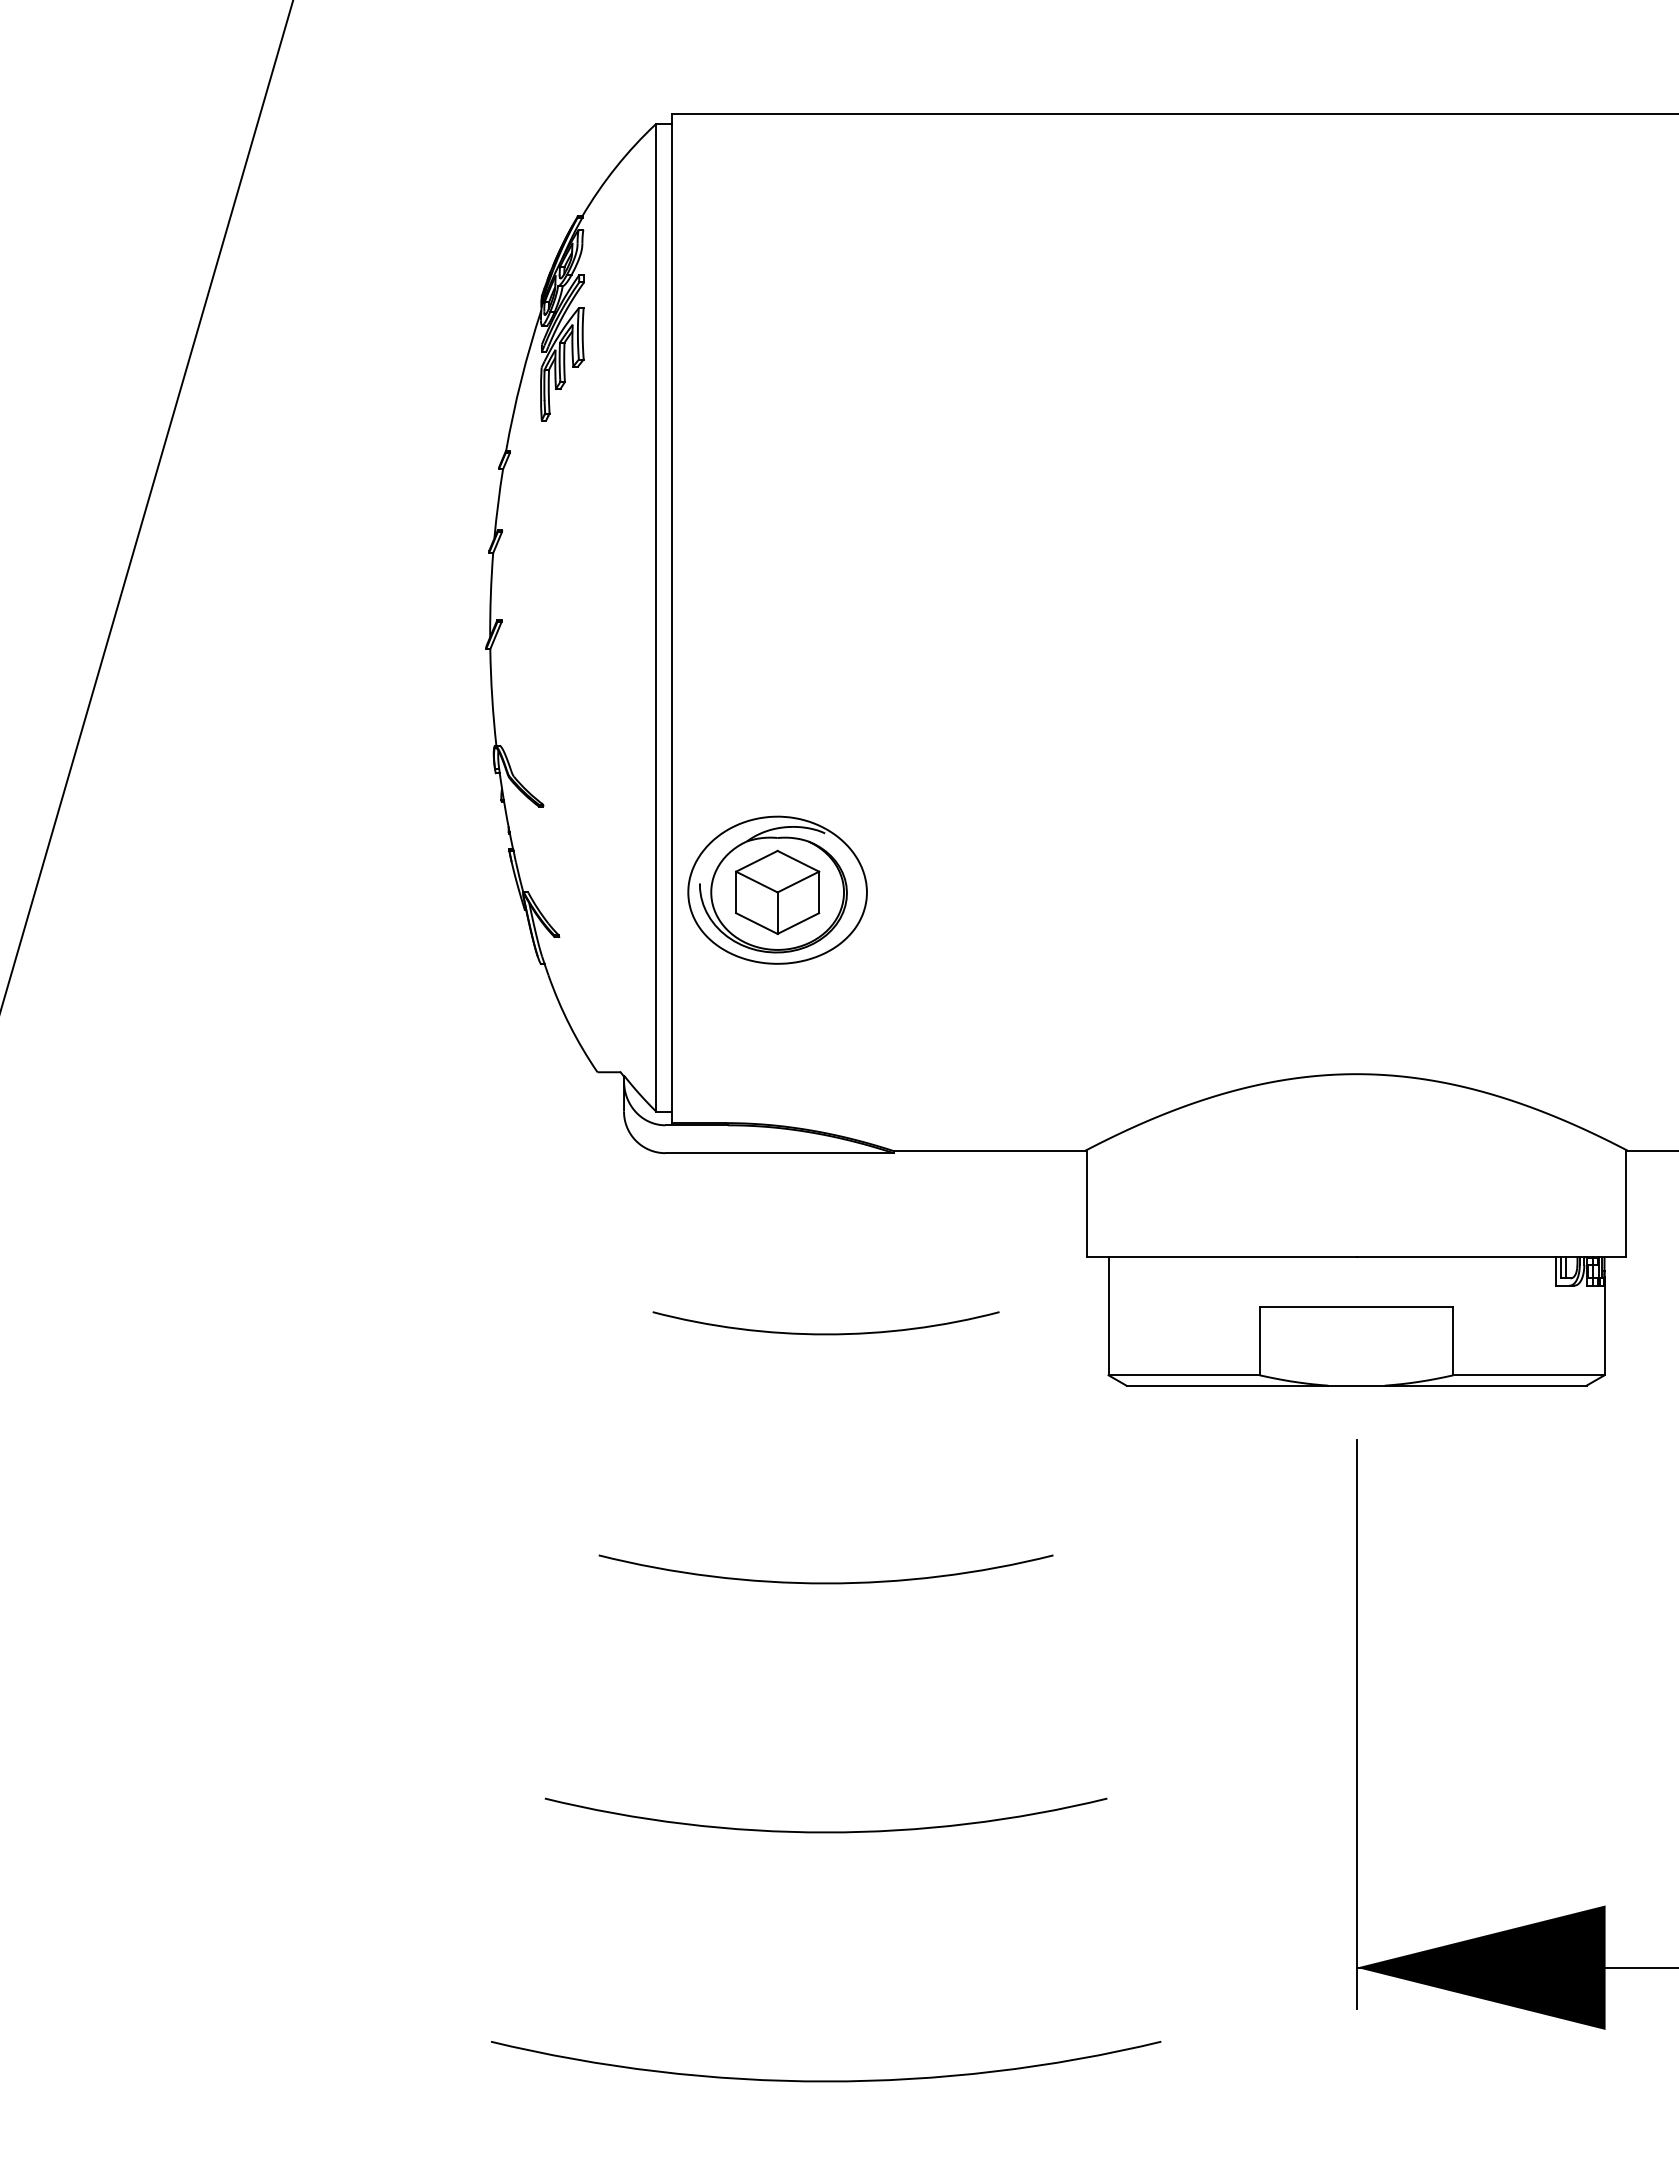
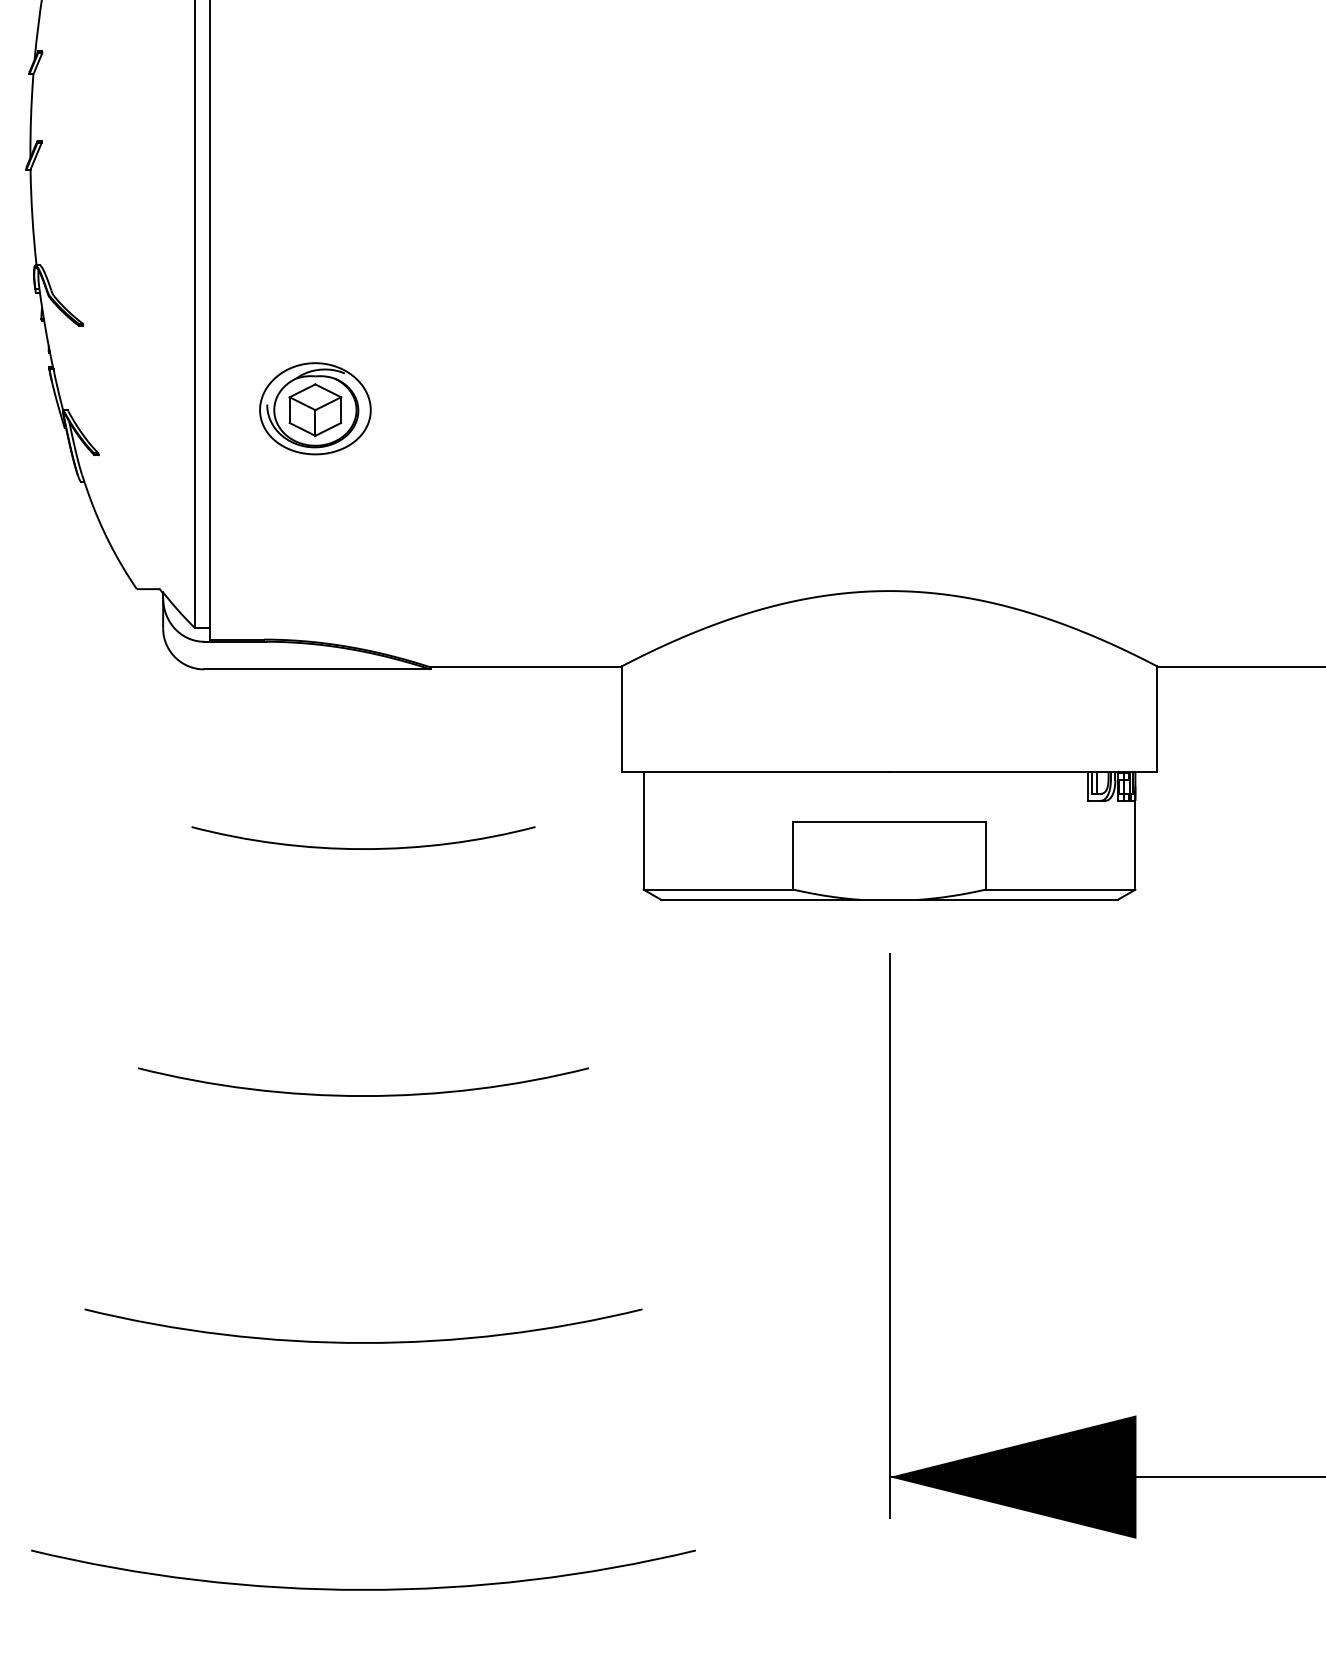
part: (777, 890) -> (315, 408), size x0.62

